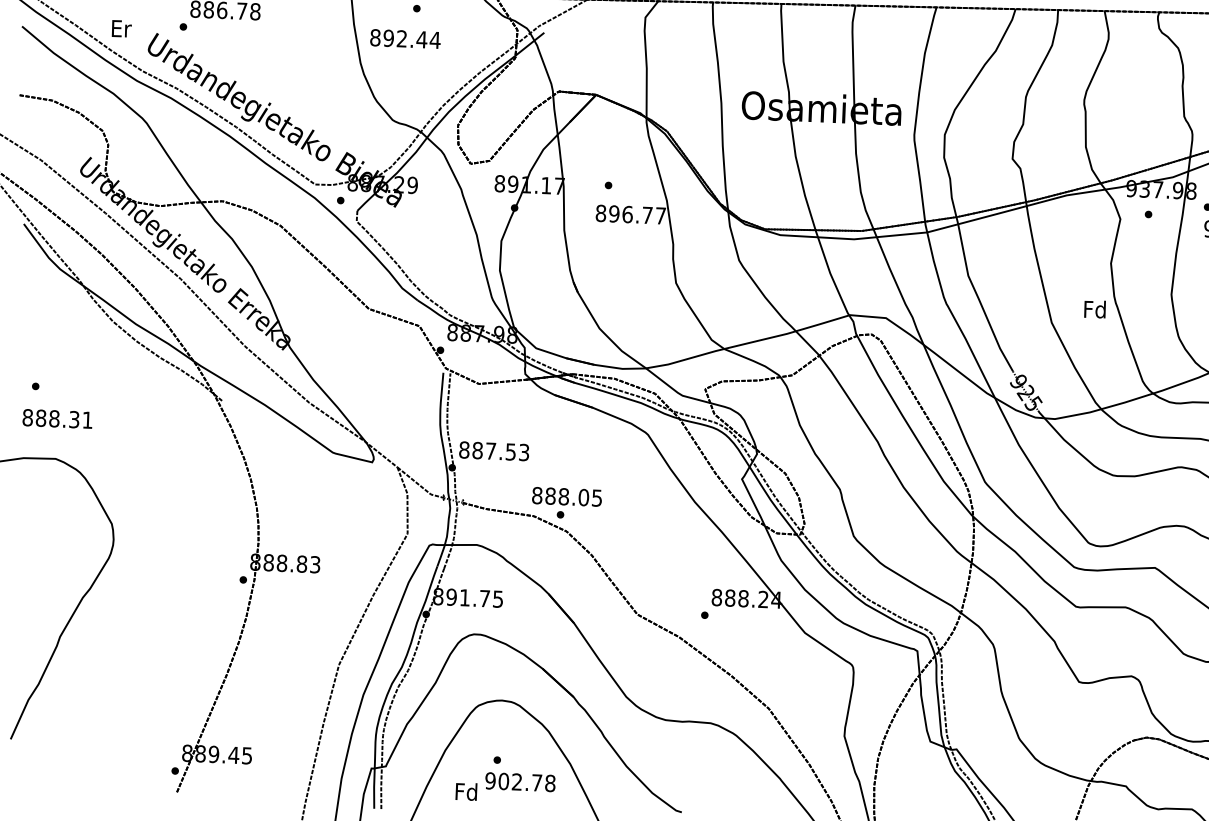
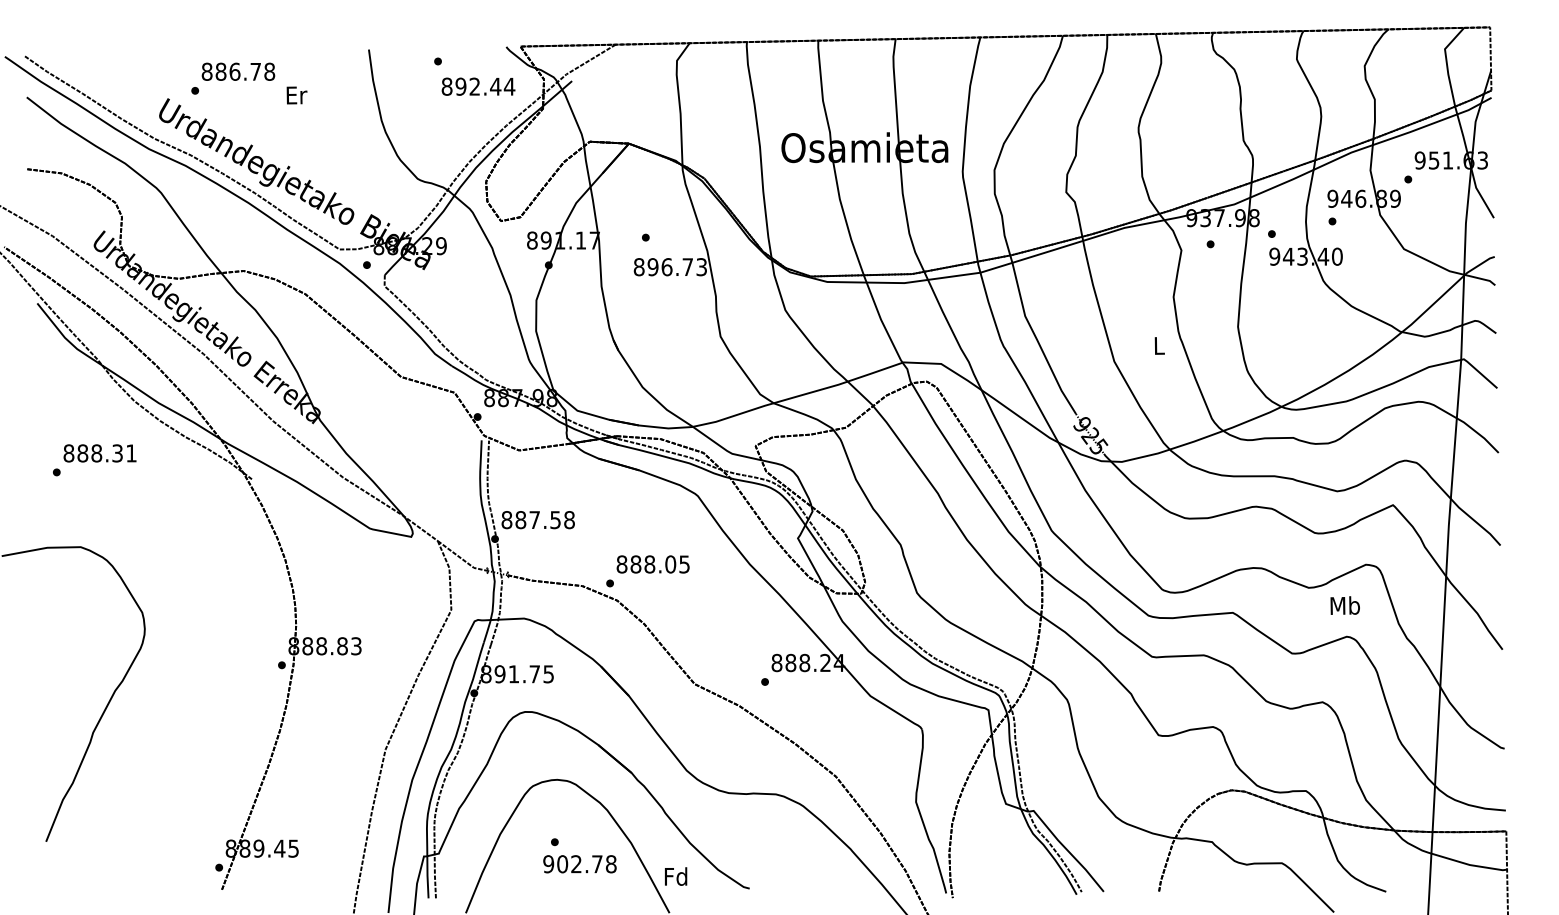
text: (121, 28) -> (296, 95), moved
text: (405, 38) -> (478, 86), moved
text: (660, 216) -> (701, 267), 896.77 -> 896.73
text: (1094, 309) -> (1158, 345), Fd -> L
text: (57, 419) -> (99, 453), moved
text: (524, 452) -> (569, 520), 887.53 -> 887.58
text: (566, 496) -> (652, 564), moved
text: (466, 791) -> (676, 876), moved

